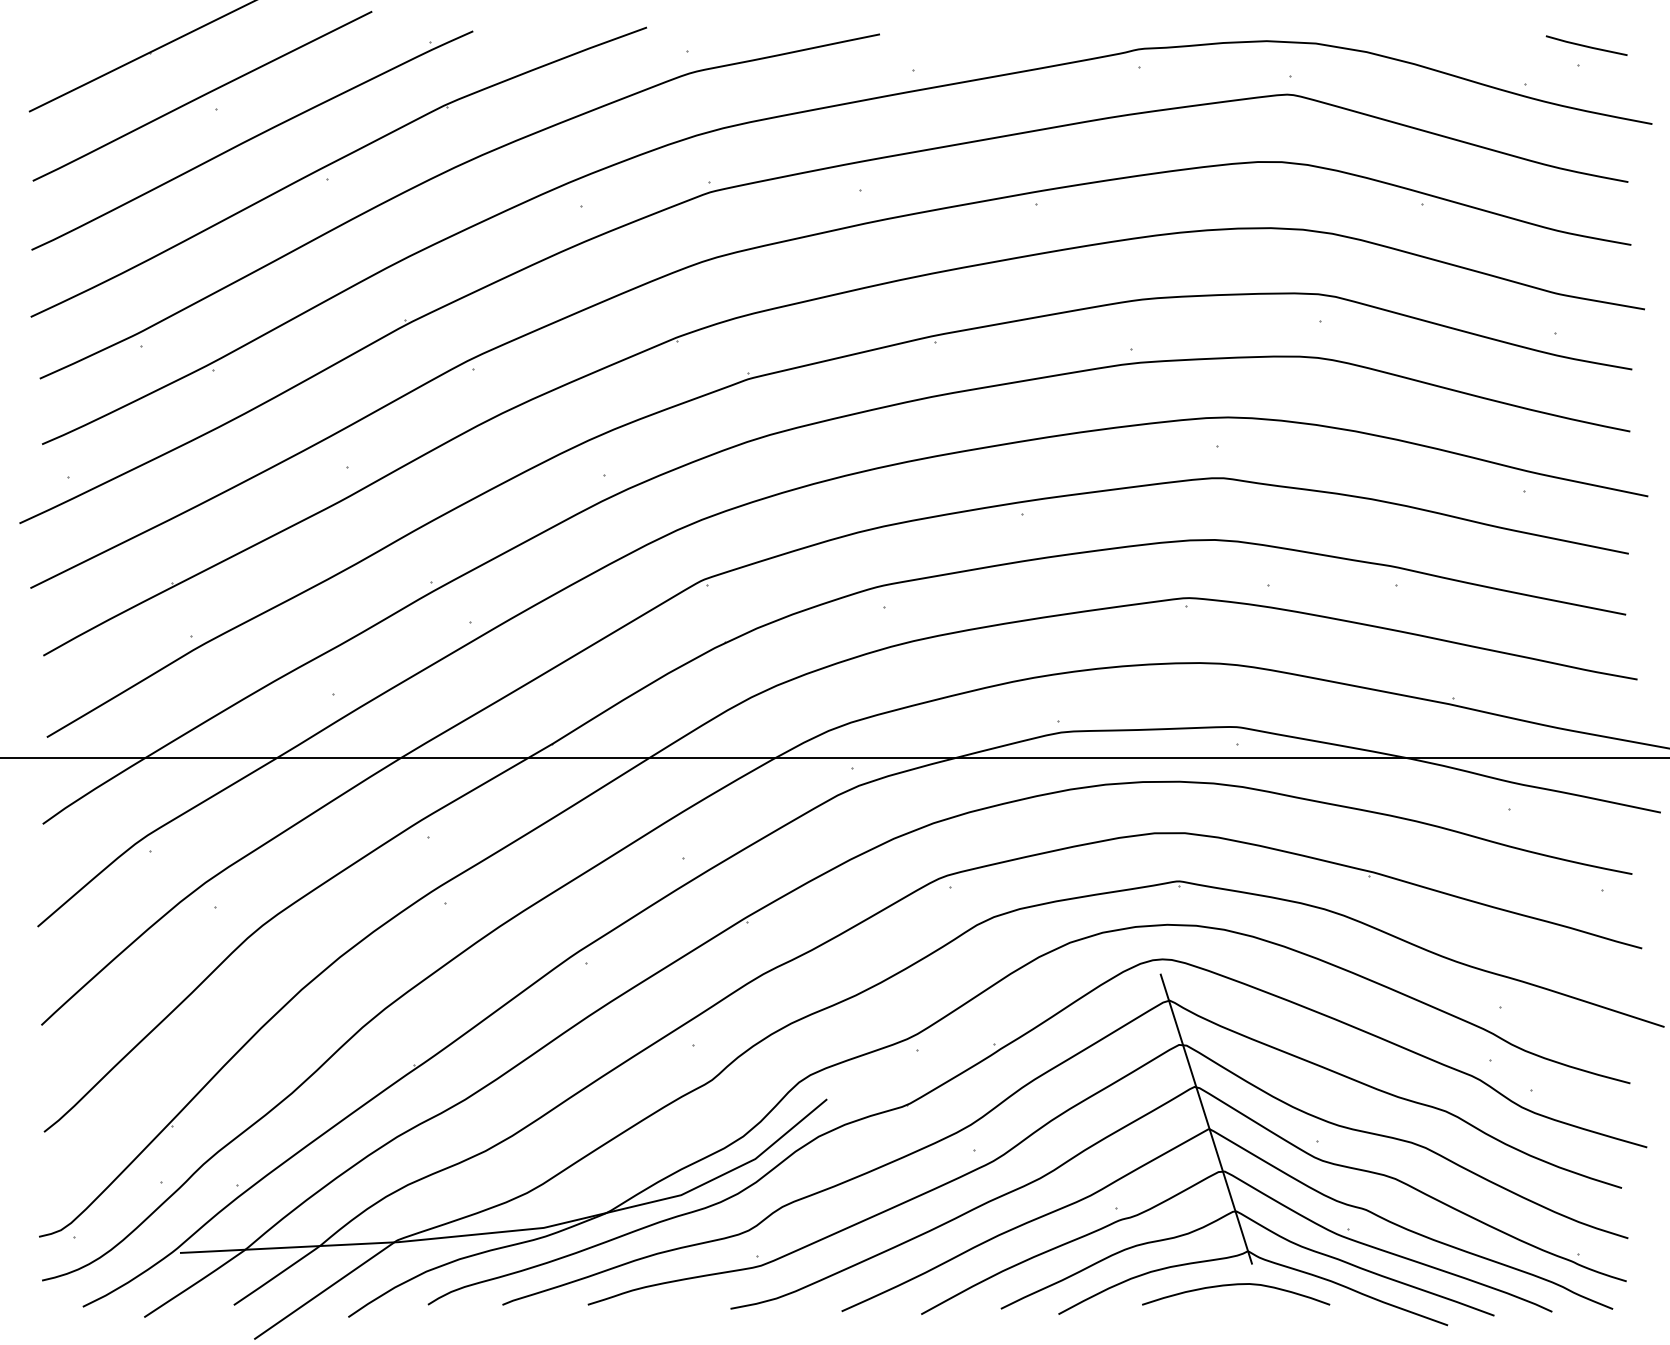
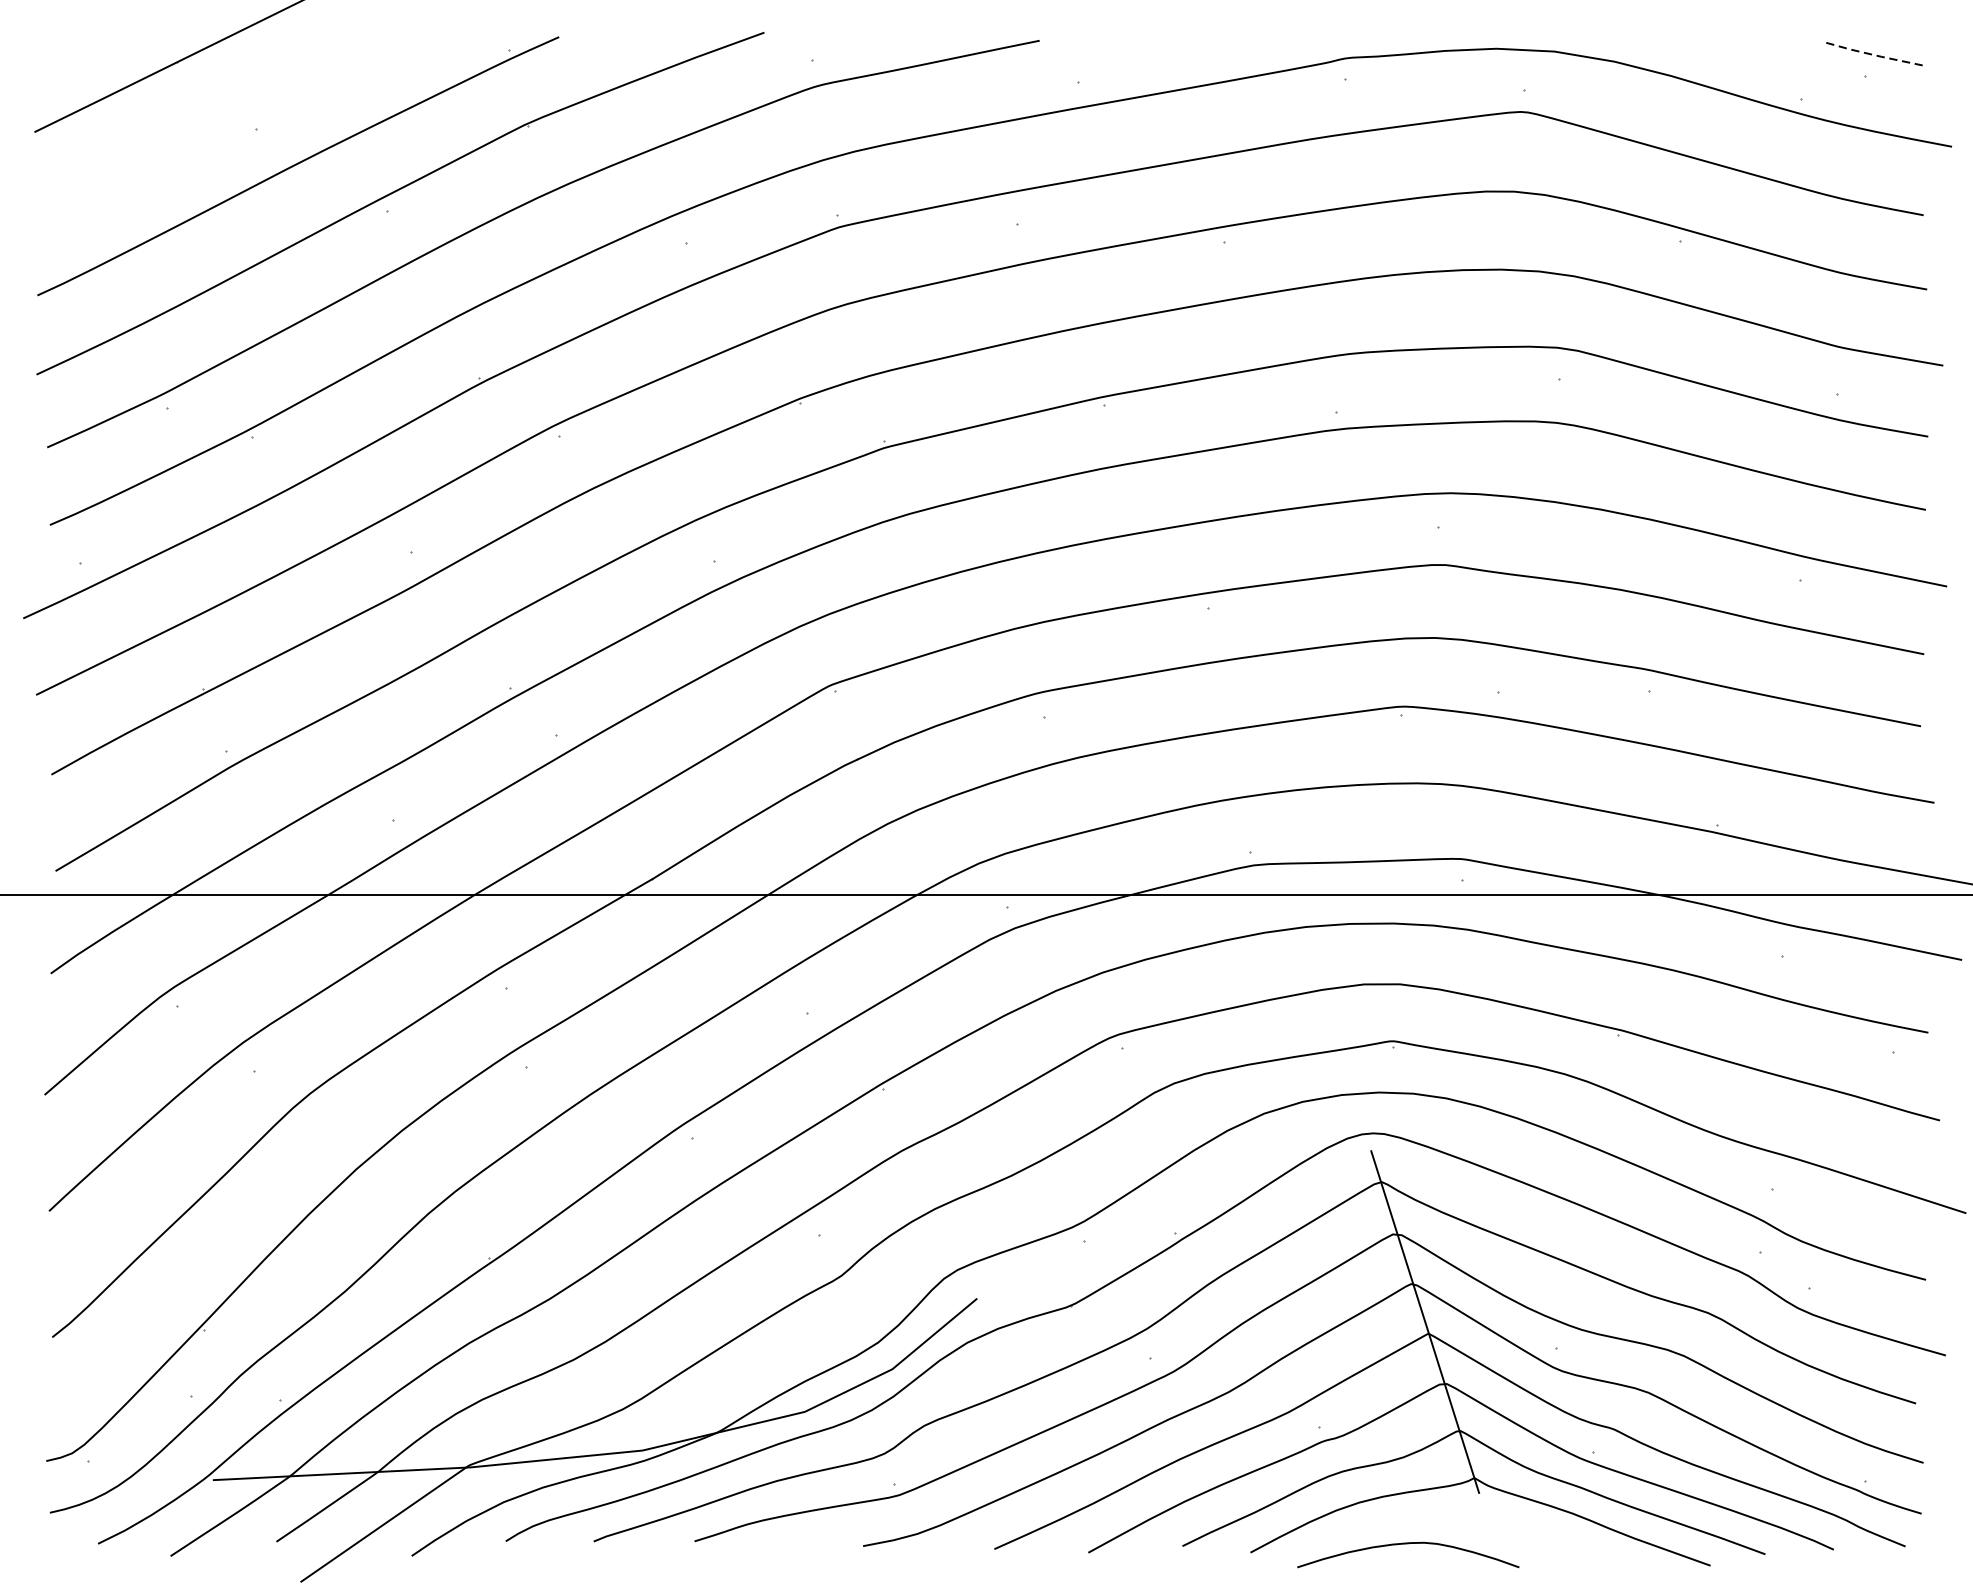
line: (1586, 46) -> (1874, 55), solid -> dashed
line: (202, 96) -> (239, 114), removed
curve: (1236, 1285) -> (1408, 1544), moved

